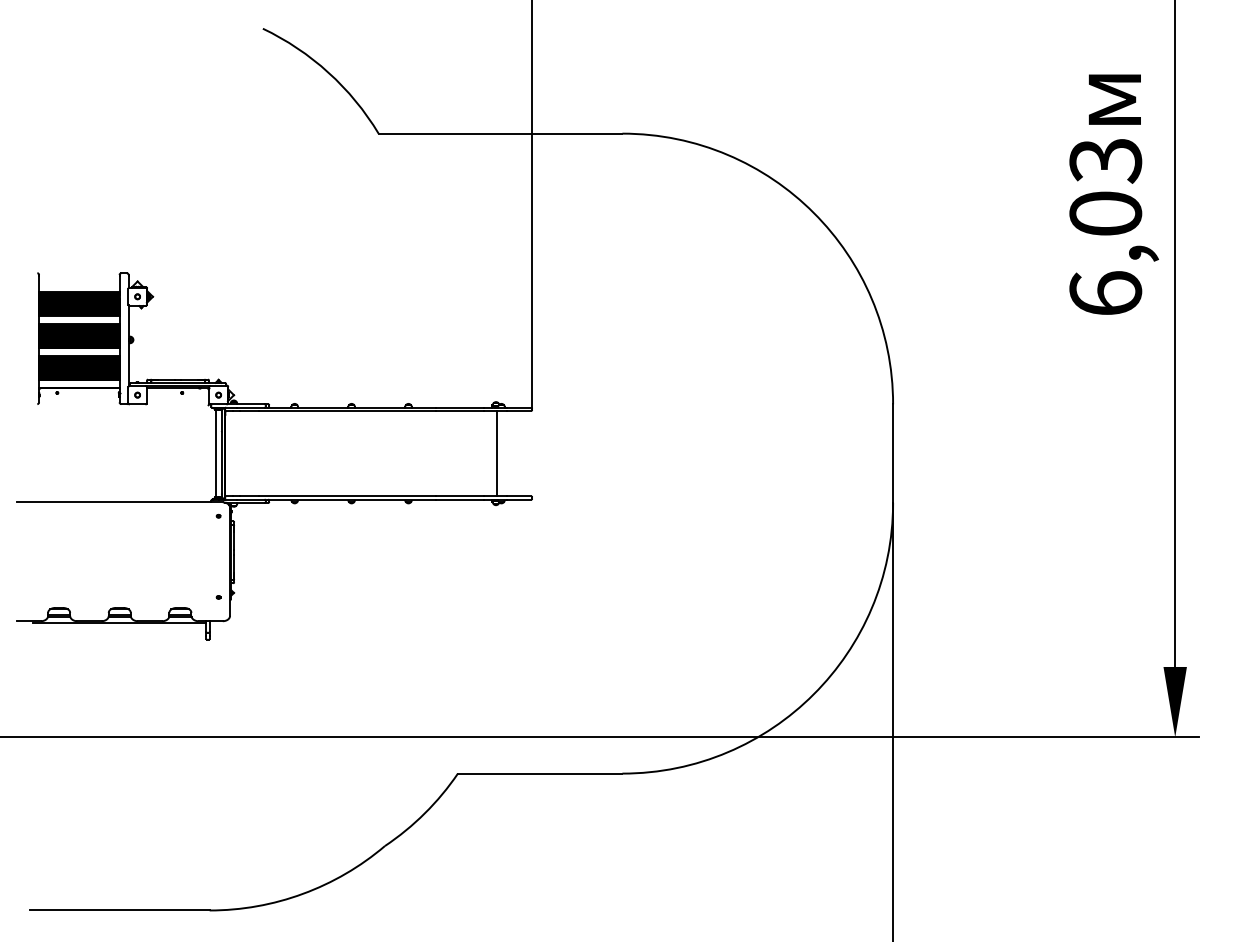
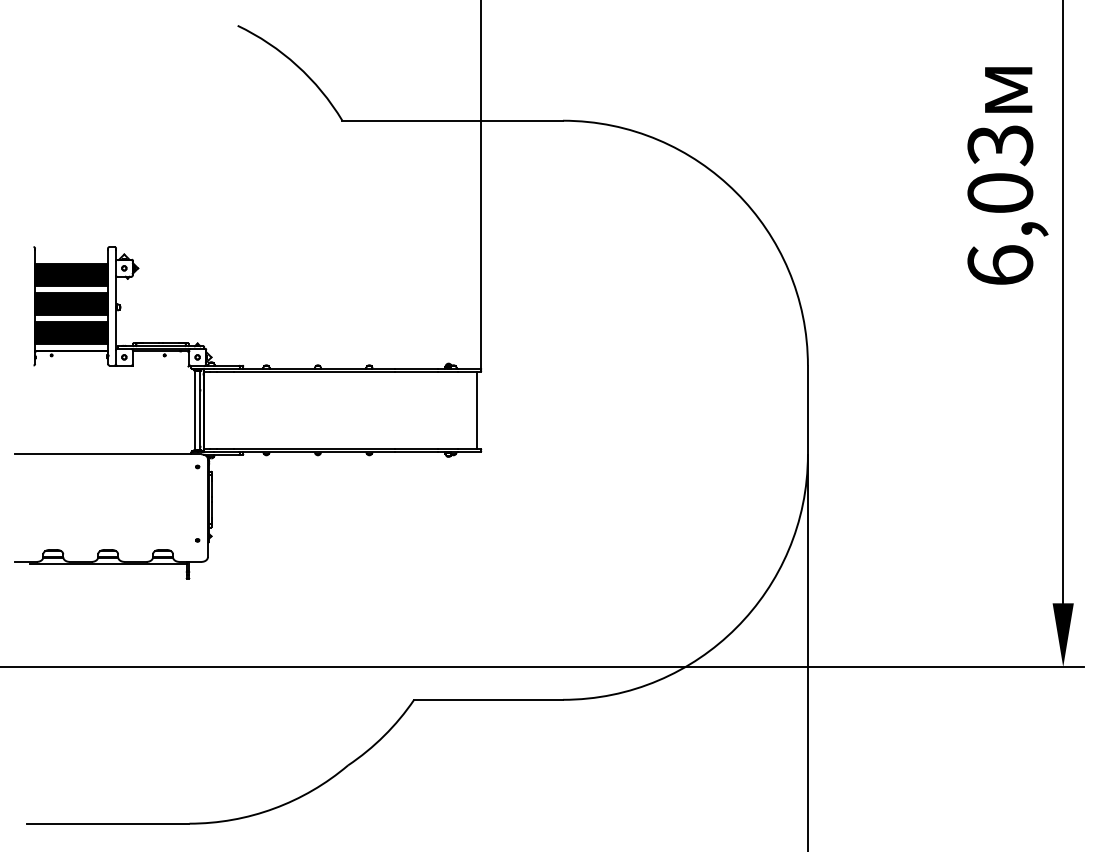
line: (496, 452) -> (476, 409), moved

